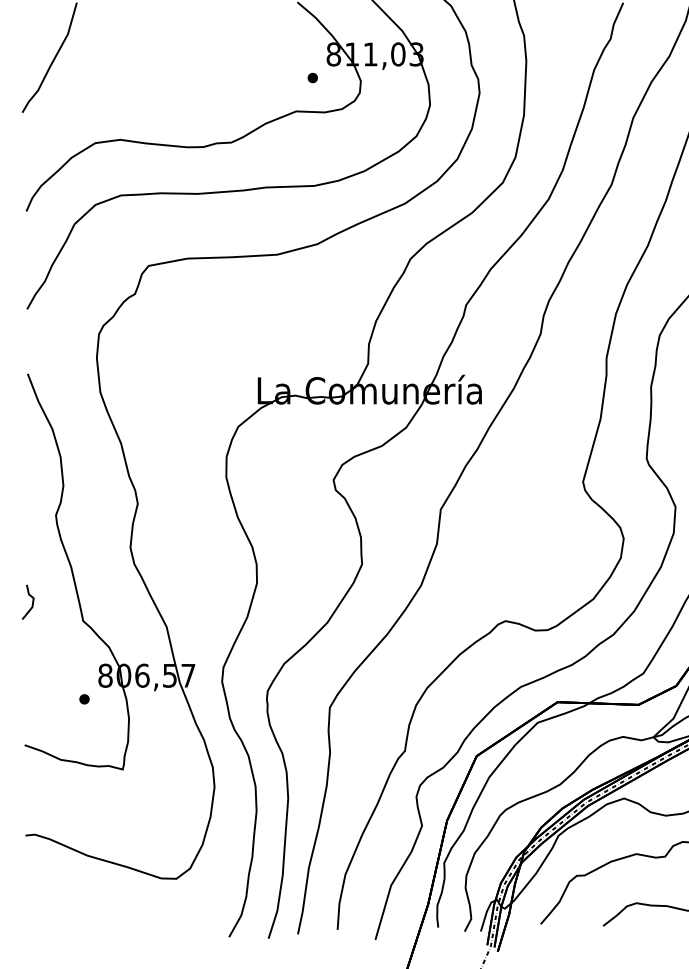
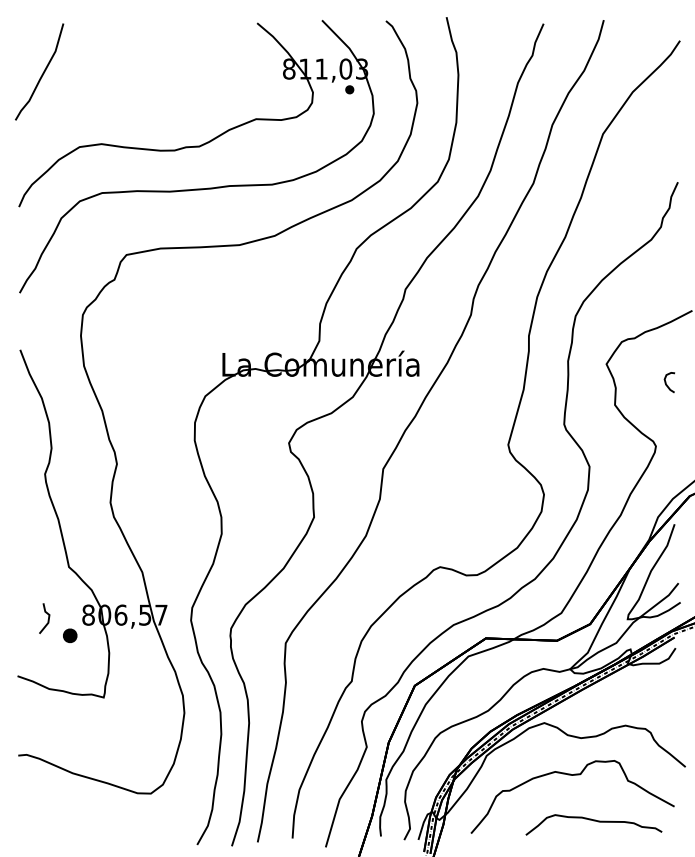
part: (312, 77) -> (349, 89), moved
line: (31, 603) -> (47, 619), moved
part: (83, 698) -> (69, 635), size x1.6

